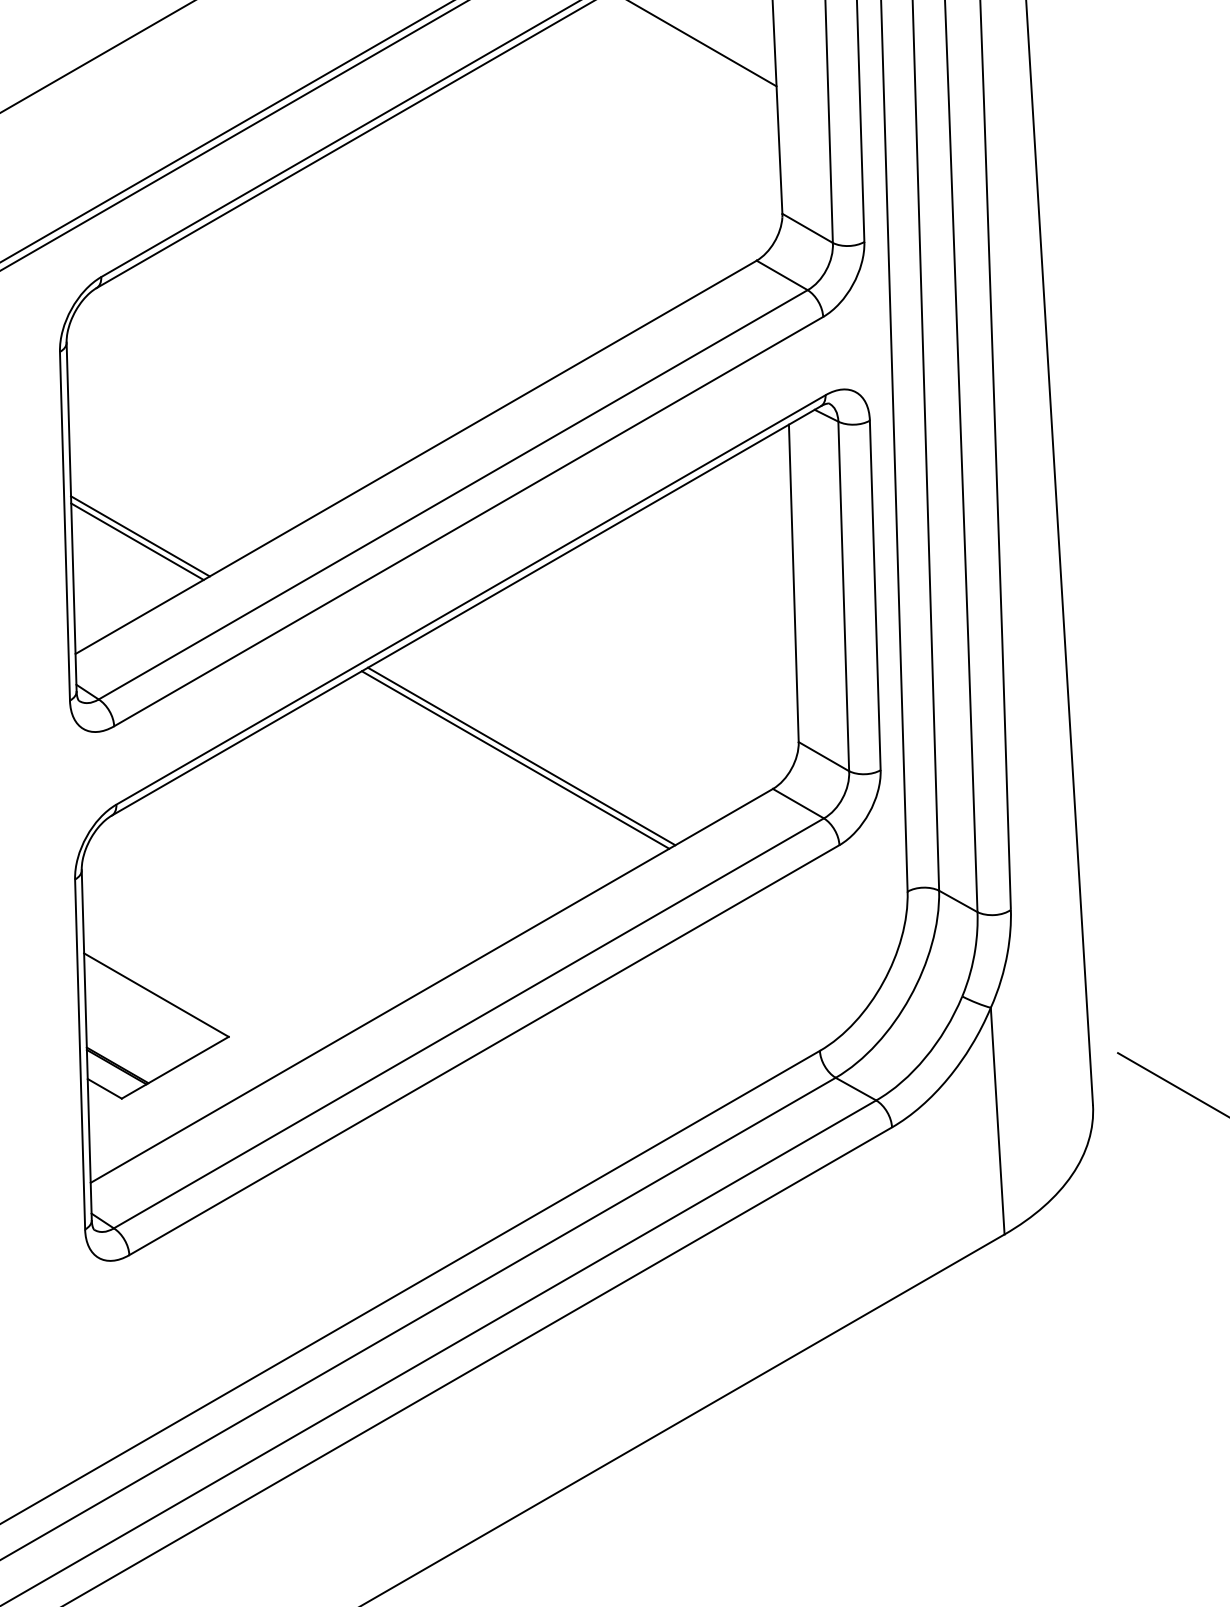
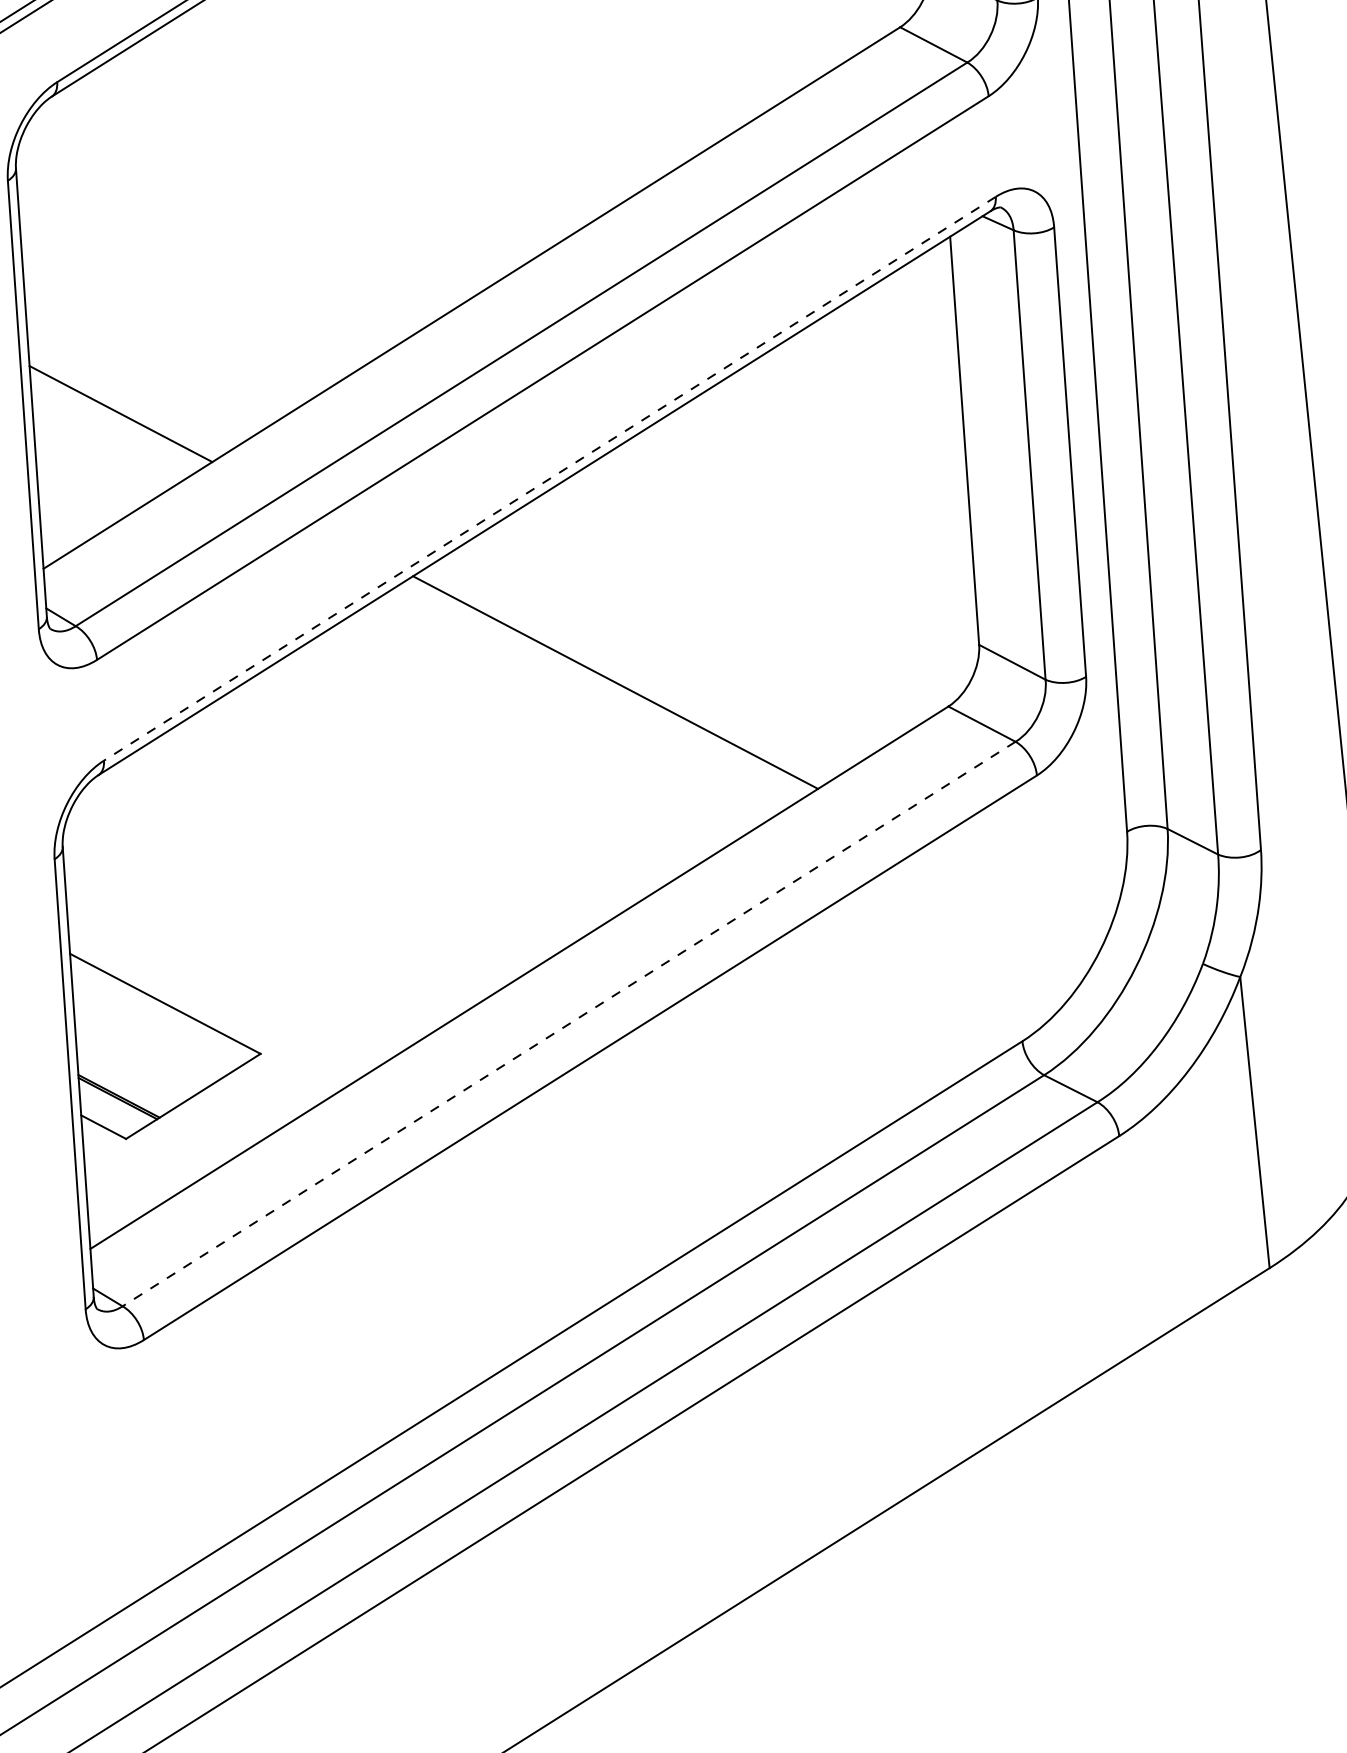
line: (137, 541) -> (117, 420), removed
line: (470, 600) -> (549, 479), solid -> dashed
line: (521, 756) -> (623, 677), removed
line: (468, 1023) -> (568, 1024), solid -> dashed

